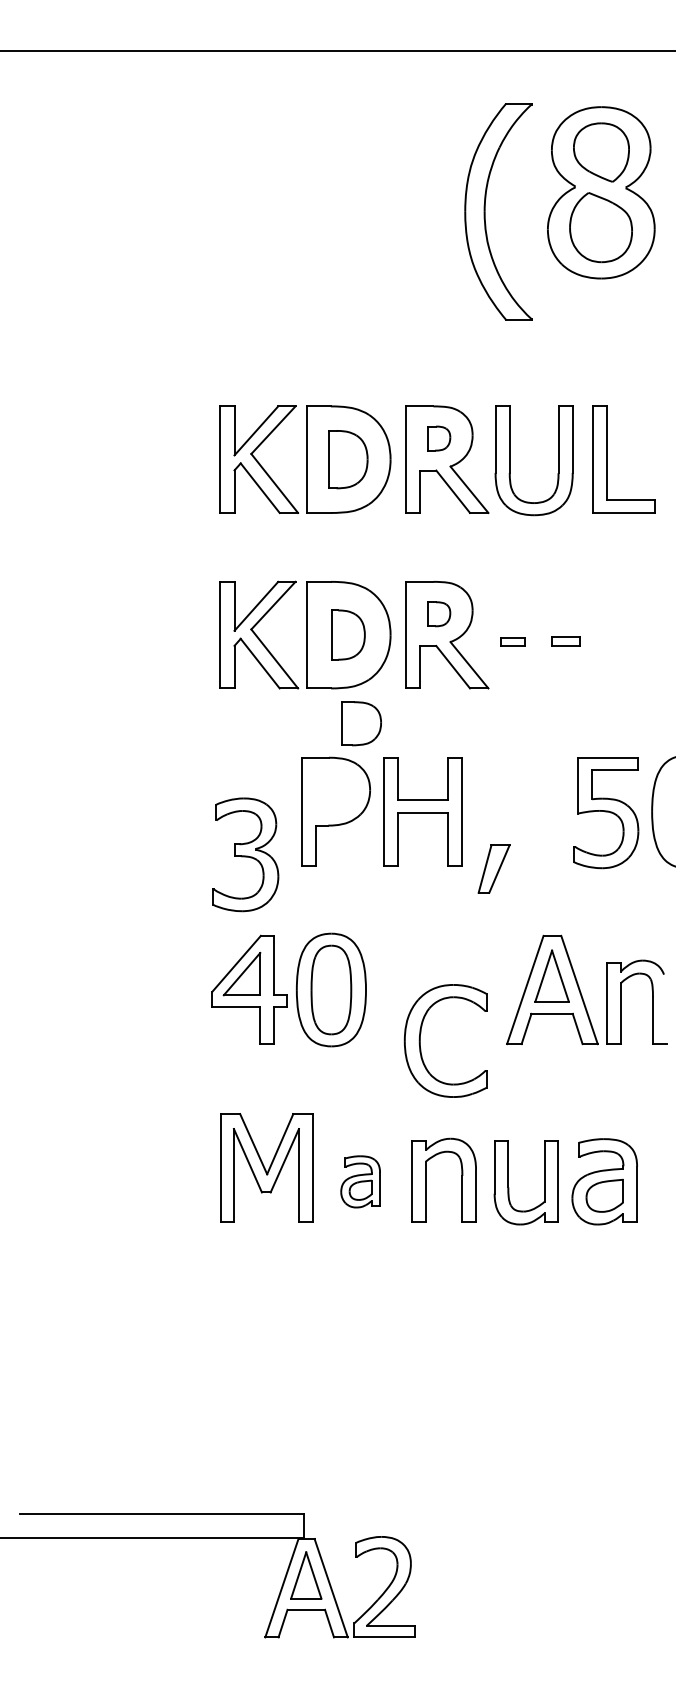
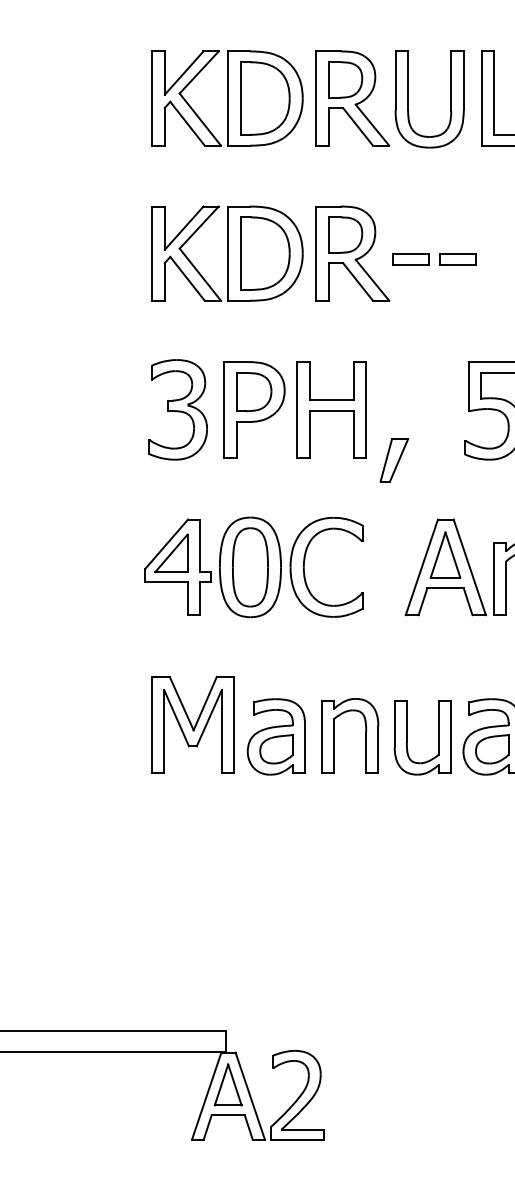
part: (438, 438) -> (345, 79), size x1.67
part: (348, 459) -> (265, 98), size x1.43
part: (438, 614) -> (345, 235), size x1.67
part: (348, 634) -> (265, 253), size x1.67
part: (512, 641) -> (410, 259), size x1.67
part: (565, 641) -> (457, 259), size x1.43
part: (361, 723) -> (254, 391), moved
part: (245, 854) -> (178, 409), moved
part: (421, 1033) -> (305, 560), moved
part: (360, 1181) -> (276, 736), size x1.67

